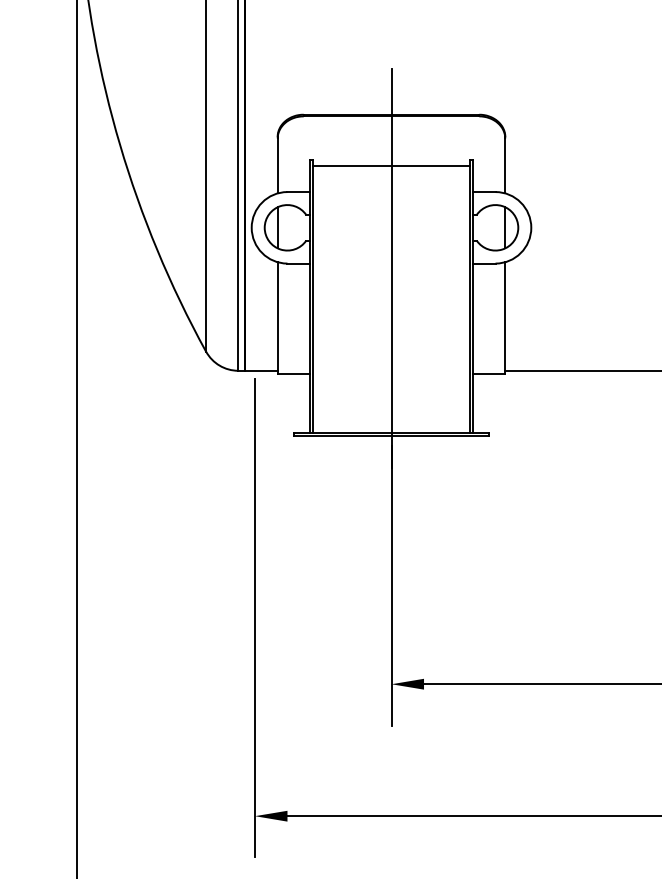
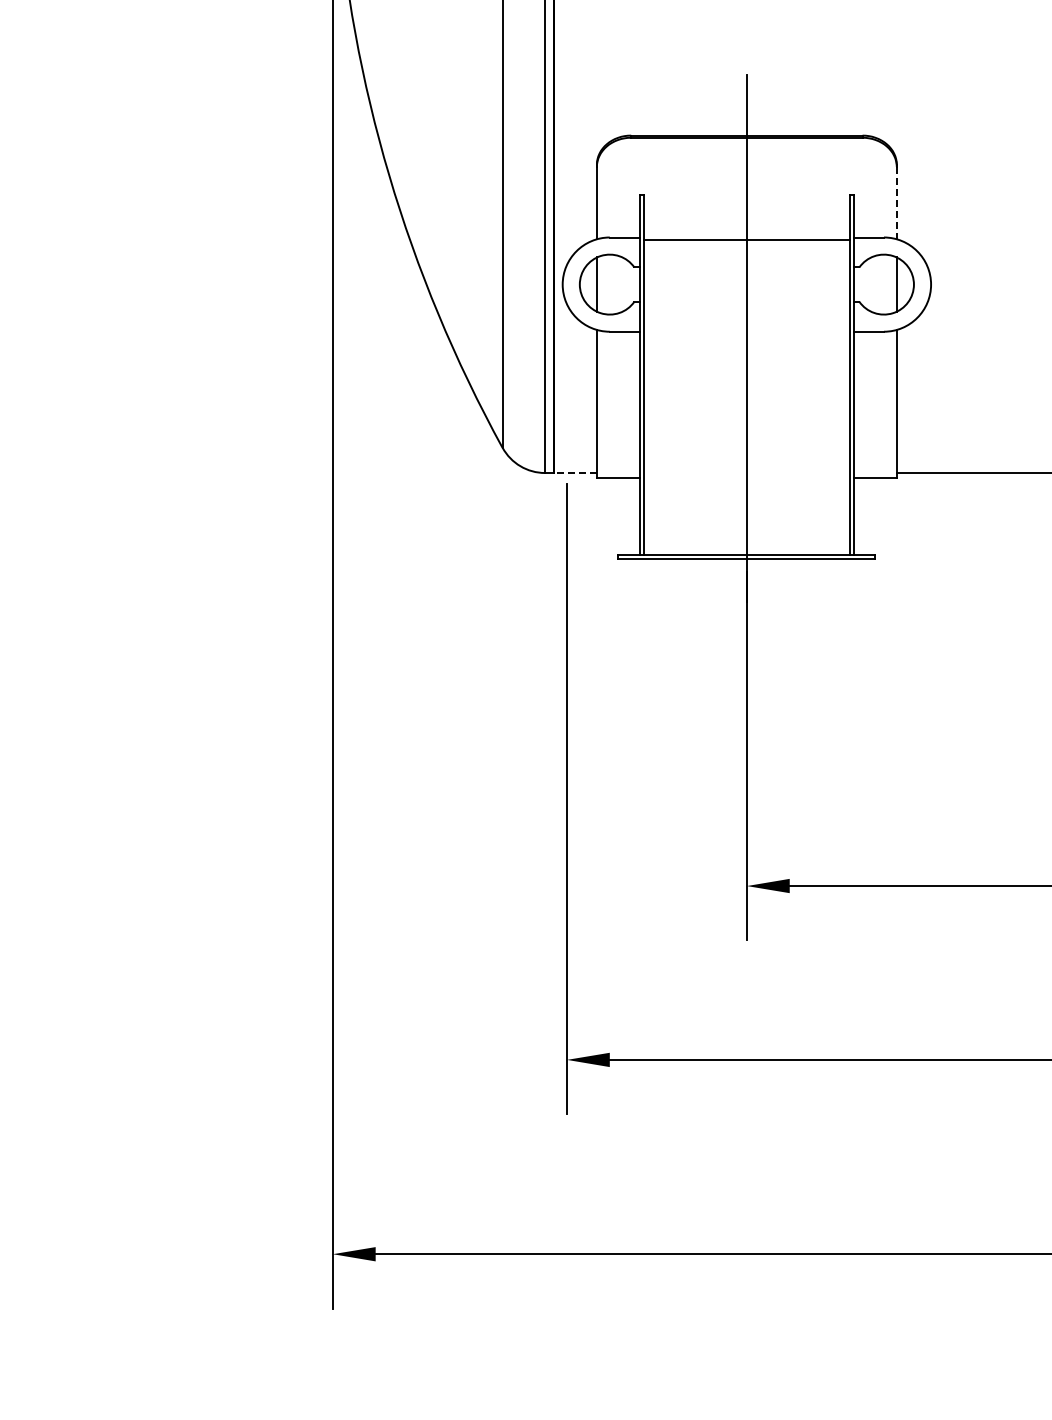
line: (391, 166) -> (746, 240), moved
line: (505, 166) -> (896, 203), solid -> dashed
line: (261, 371) -> (575, 473), solid -> dashed

